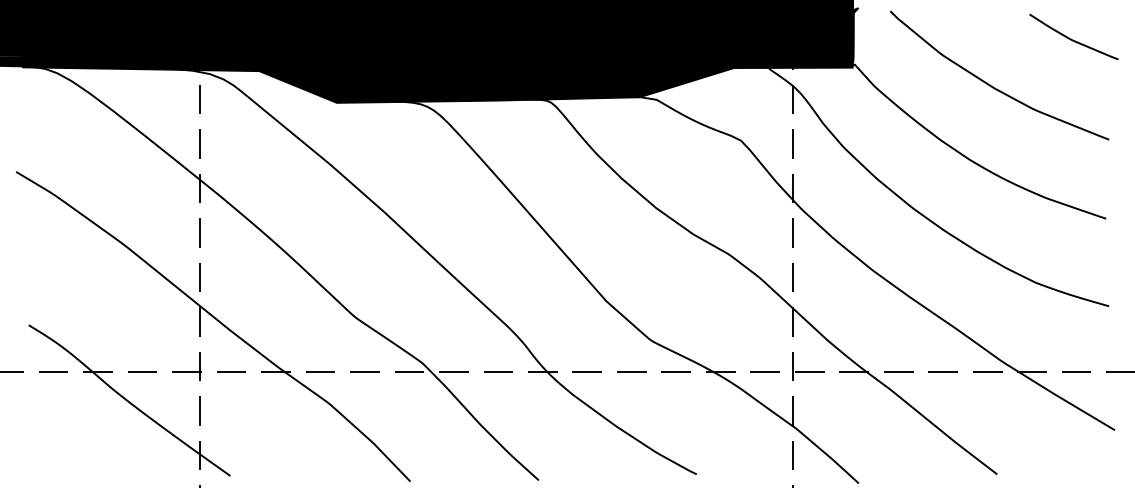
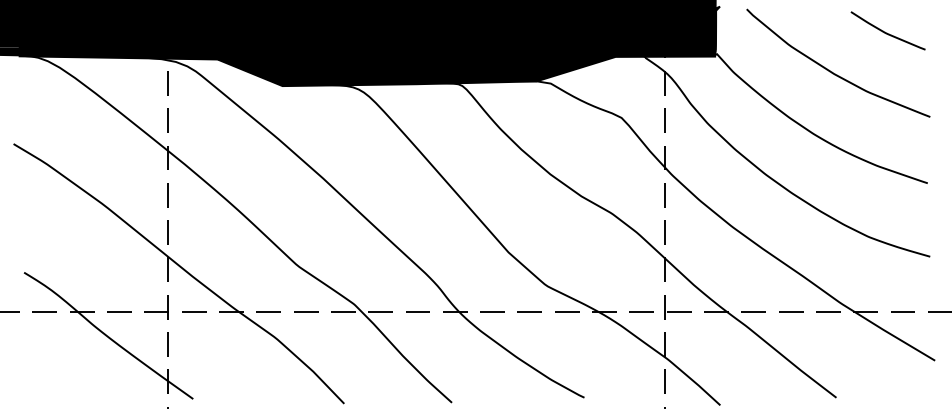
curve: (1071, 38) -> (886, 32), moved

